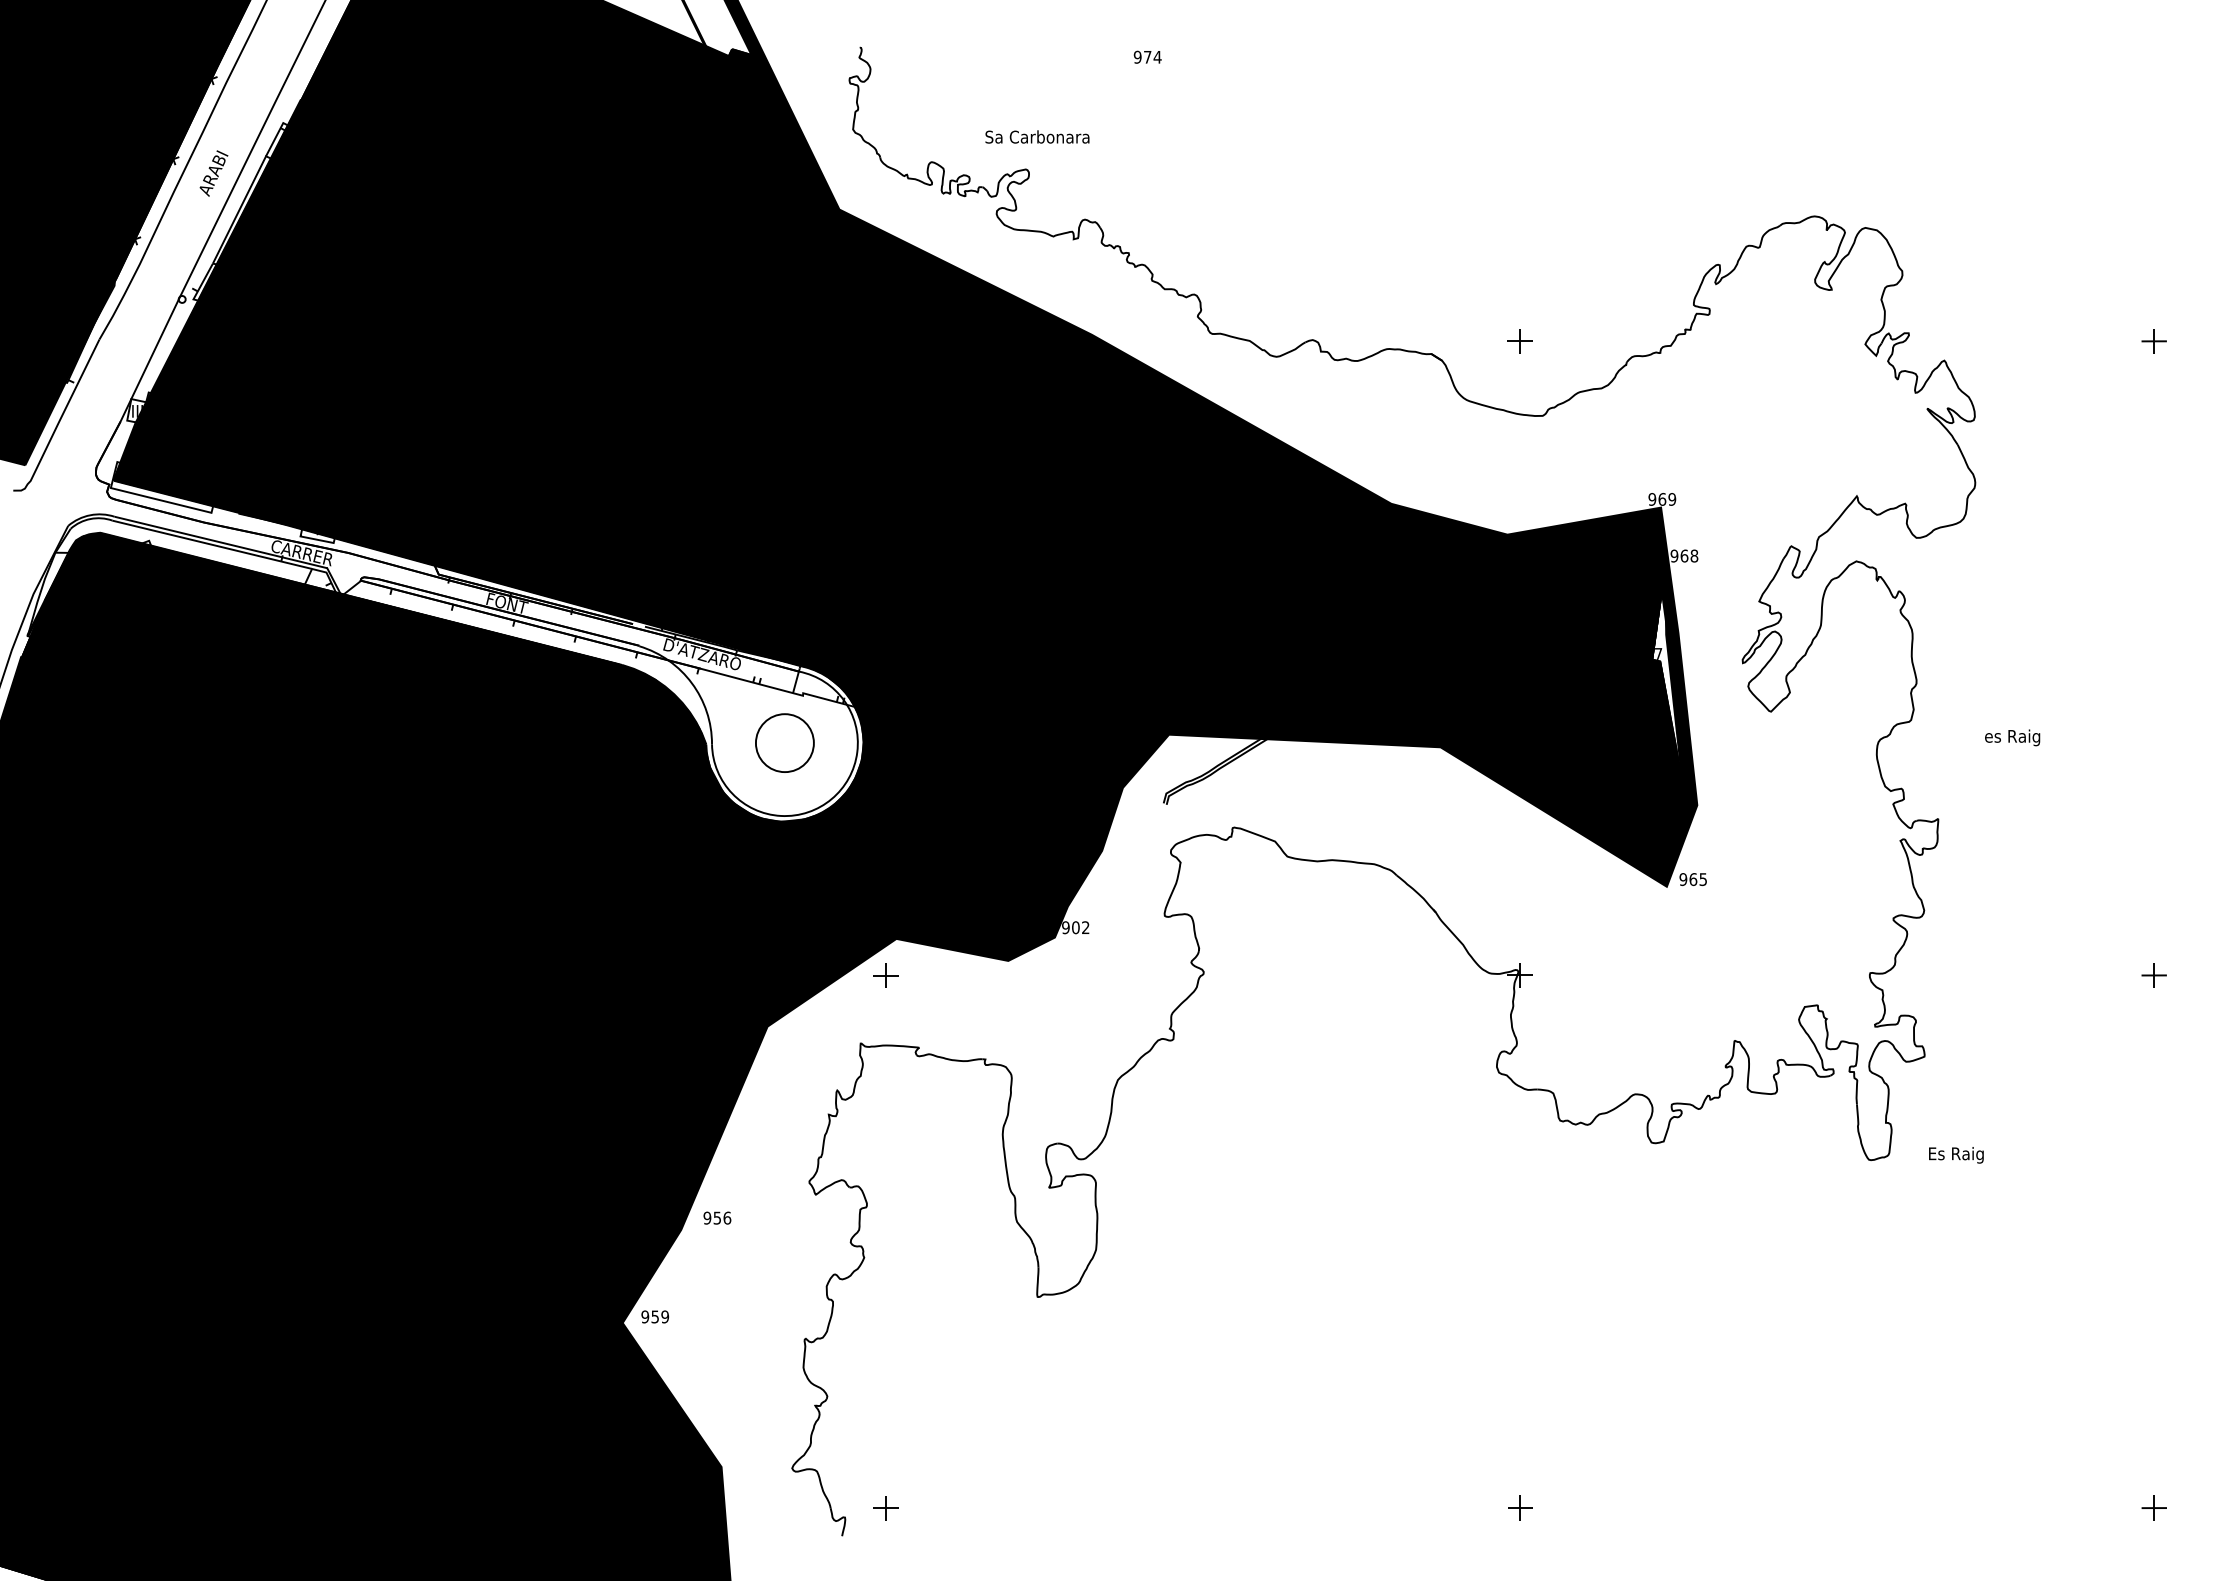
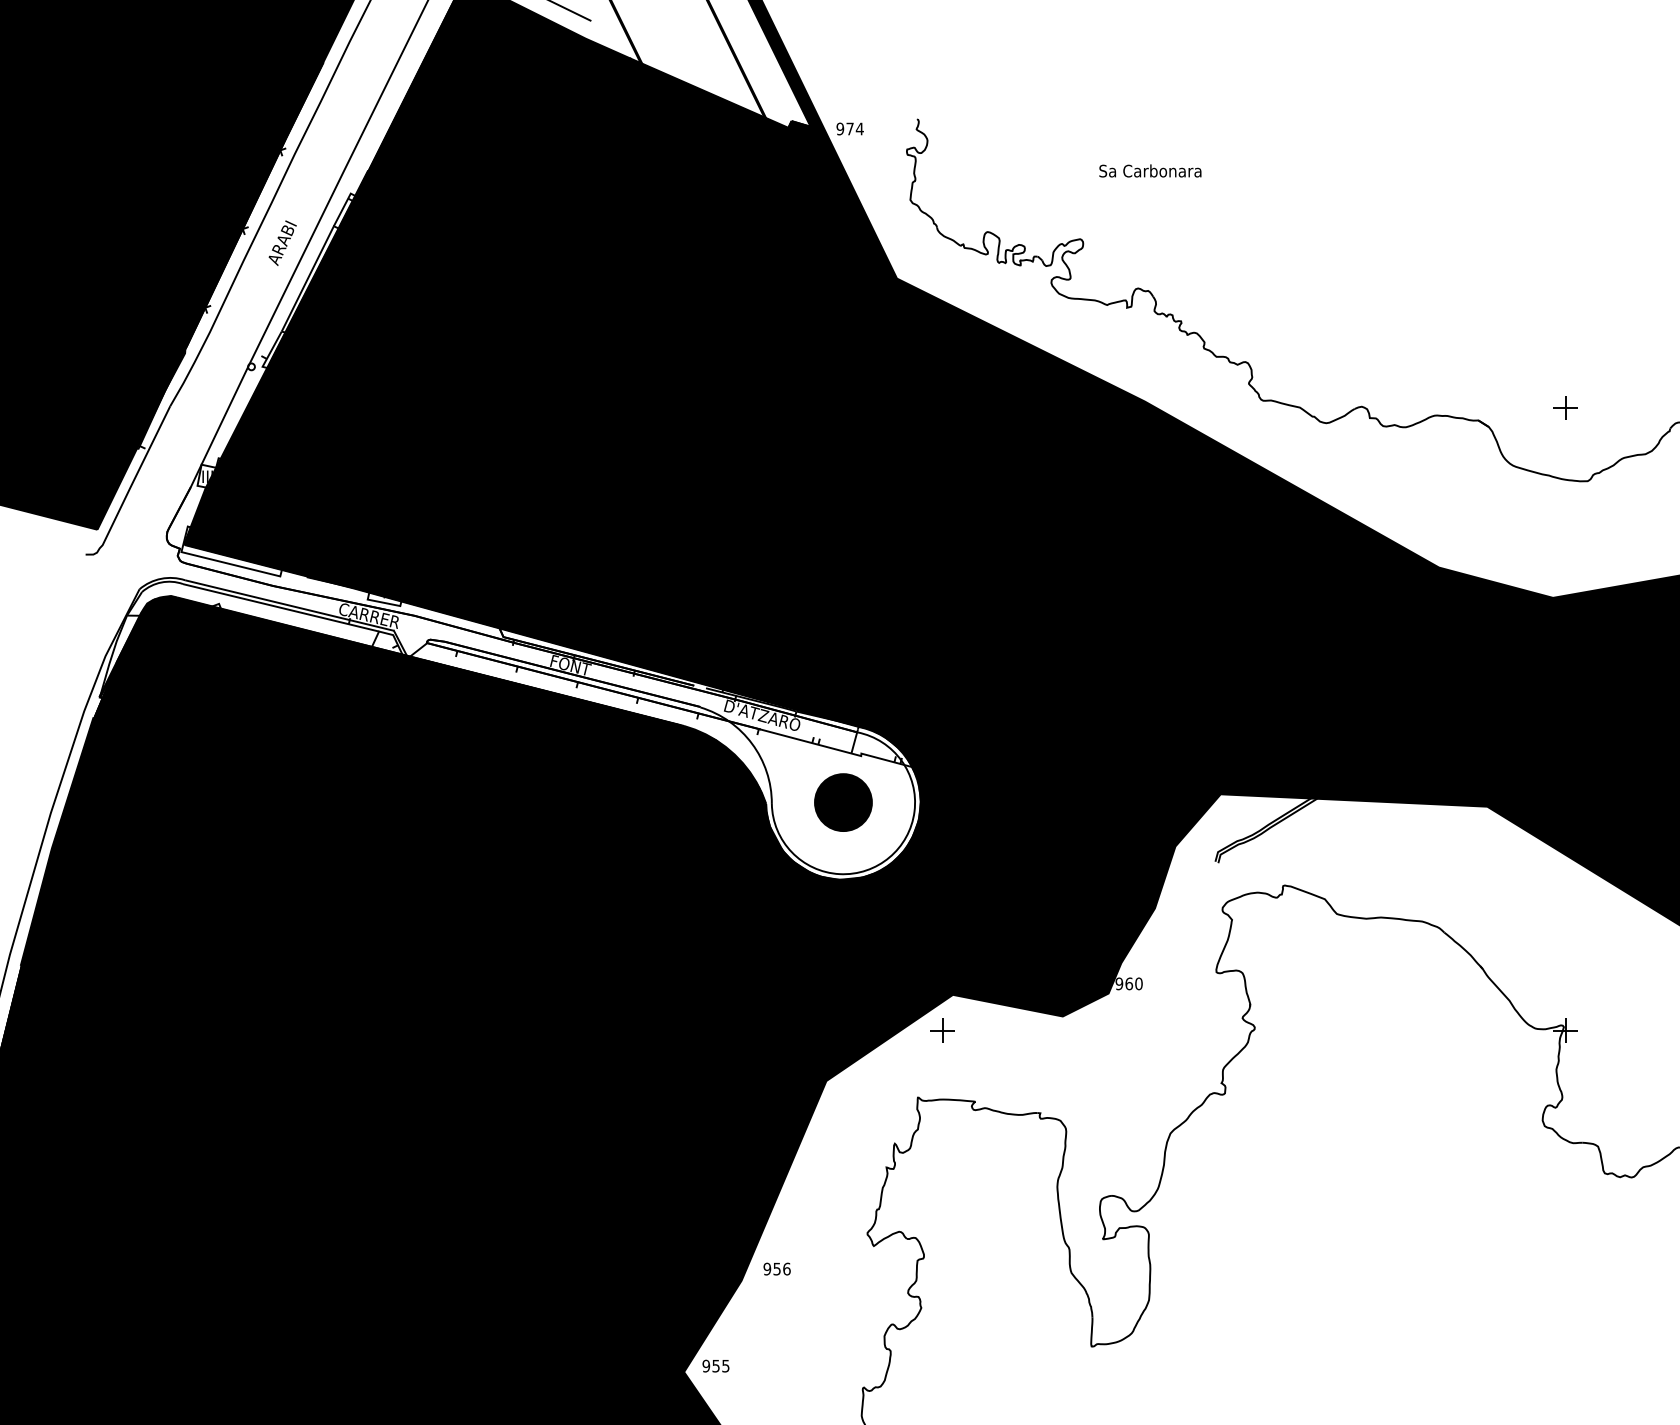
text: (1147, 56) -> (849, 128), moved
text: (1037, 136) -> (1150, 170), moved
fill: (784, 743) -> (843, 802), added
text: (1080, 927) -> (1133, 983), 902 -> 960
text: (665, 1316) -> (726, 1365), 959 -> 955

